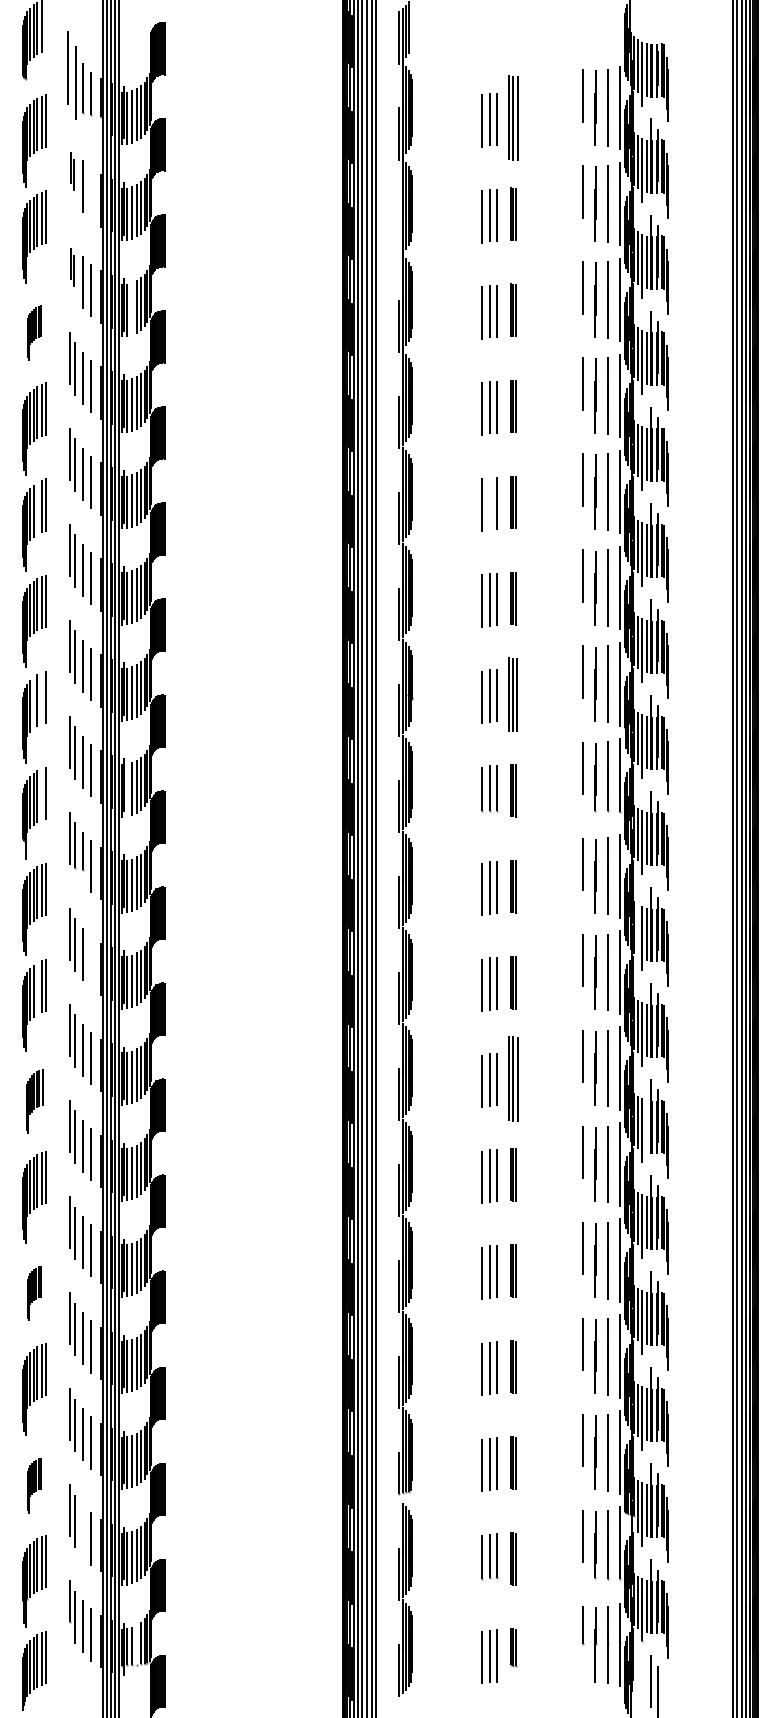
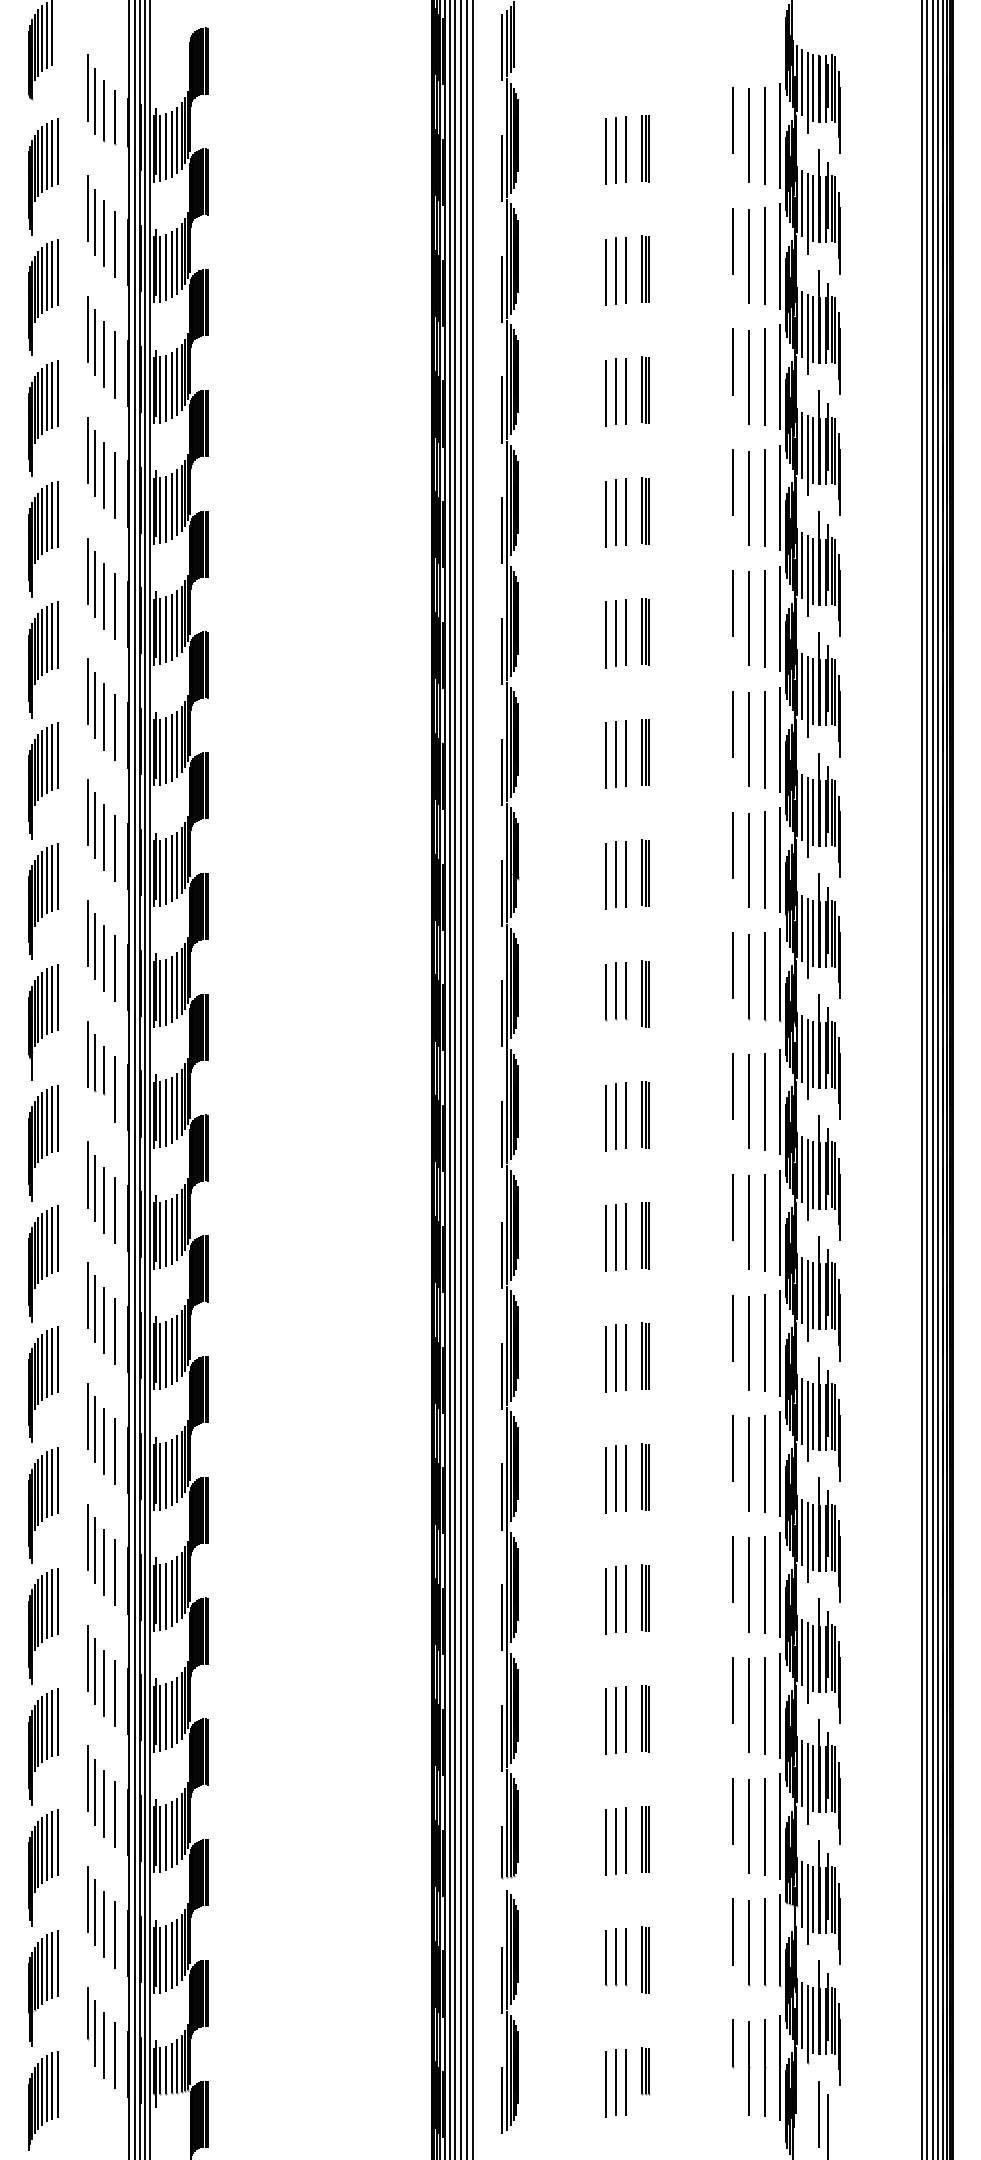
part: (72, 75) -> (91, 94), size x0.71
part: (513, 118) -> (645, 148), size x0.62
part: (72, 171) -> (91, 215), size x1.67
line: (91, 193) -> (114, 243), added
line: (399, 229) -> (502, 288), added
part: (72, 266) -> (91, 335), size x1.67
line: (132, 308) -> (166, 387), added
part: (34, 332) -> (43, 418), size x1.67
line: (489, 503) -> (615, 632), added
line: (37, 507) -> (47, 638), added
part: (513, 693) -> (645, 872), size x0.71
line: (41, 697) -> (52, 877), added
line: (33, 702) -> (42, 883), added
line: (127, 790) -> (160, 993), added
line: (41, 794) -> (52, 998), added
line: (637, 930) -> (801, 1169), added
line: (91, 961) -> (114, 1209), added
line: (37, 988) -> (47, 1242), added
part: (513, 1078) -> (645, 1355), size x0.62
part: (34, 1101) -> (43, 1384), size x1.43
line: (646, 1126) -> (813, 1416), added
part: (34, 1293) -> (43, 1626), size x1.67
part: (34, 1485) -> (43, 1867), size x1.67
line: (82, 1530) -> (103, 1924), added
line: (137, 1644) -> (172, 2067), added

